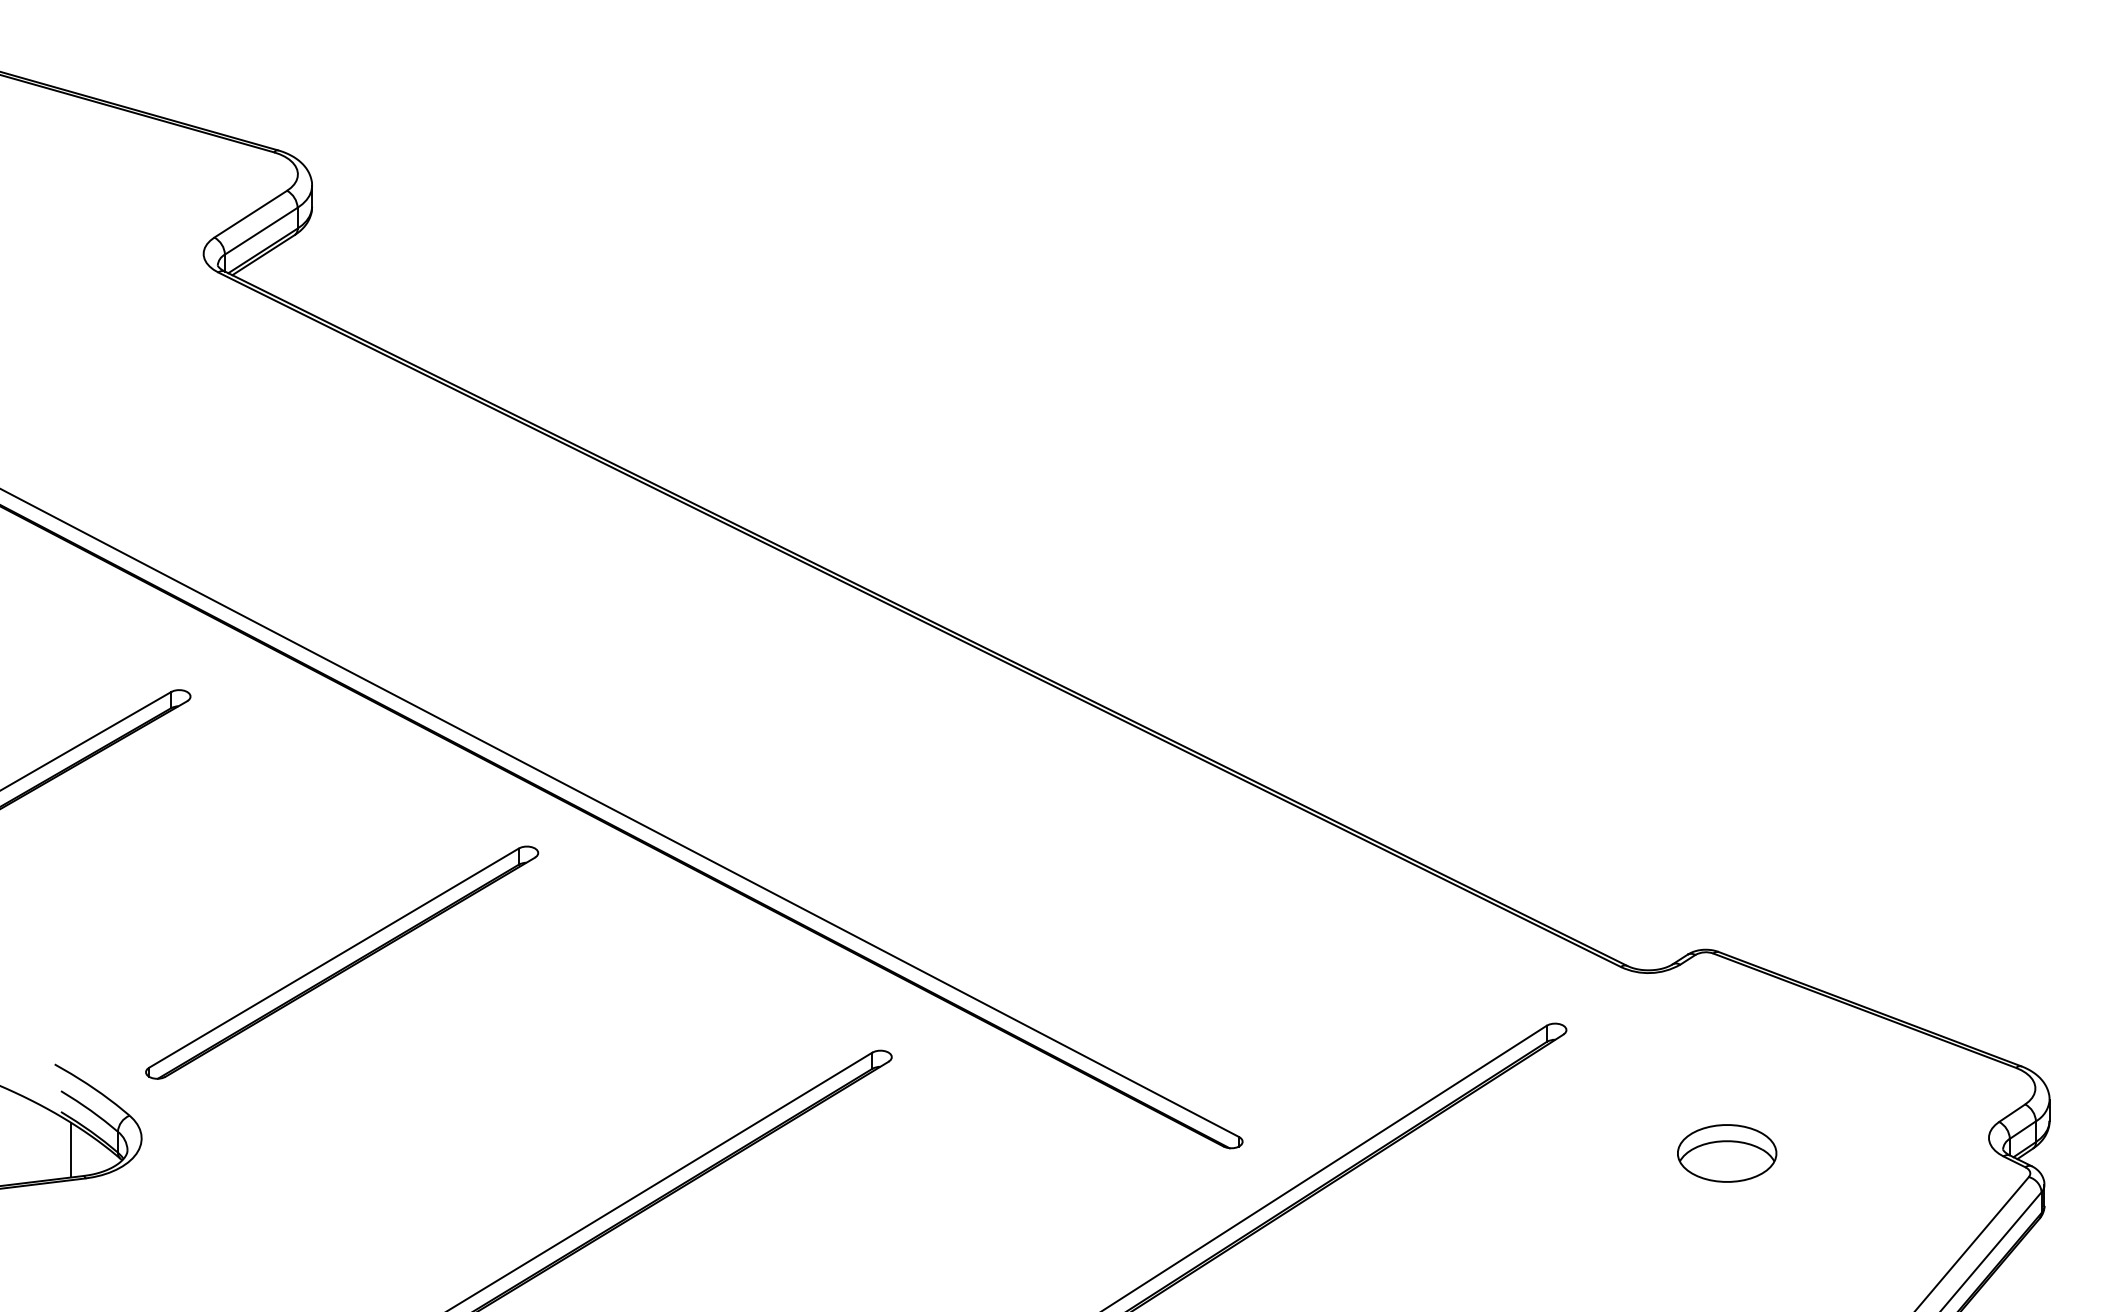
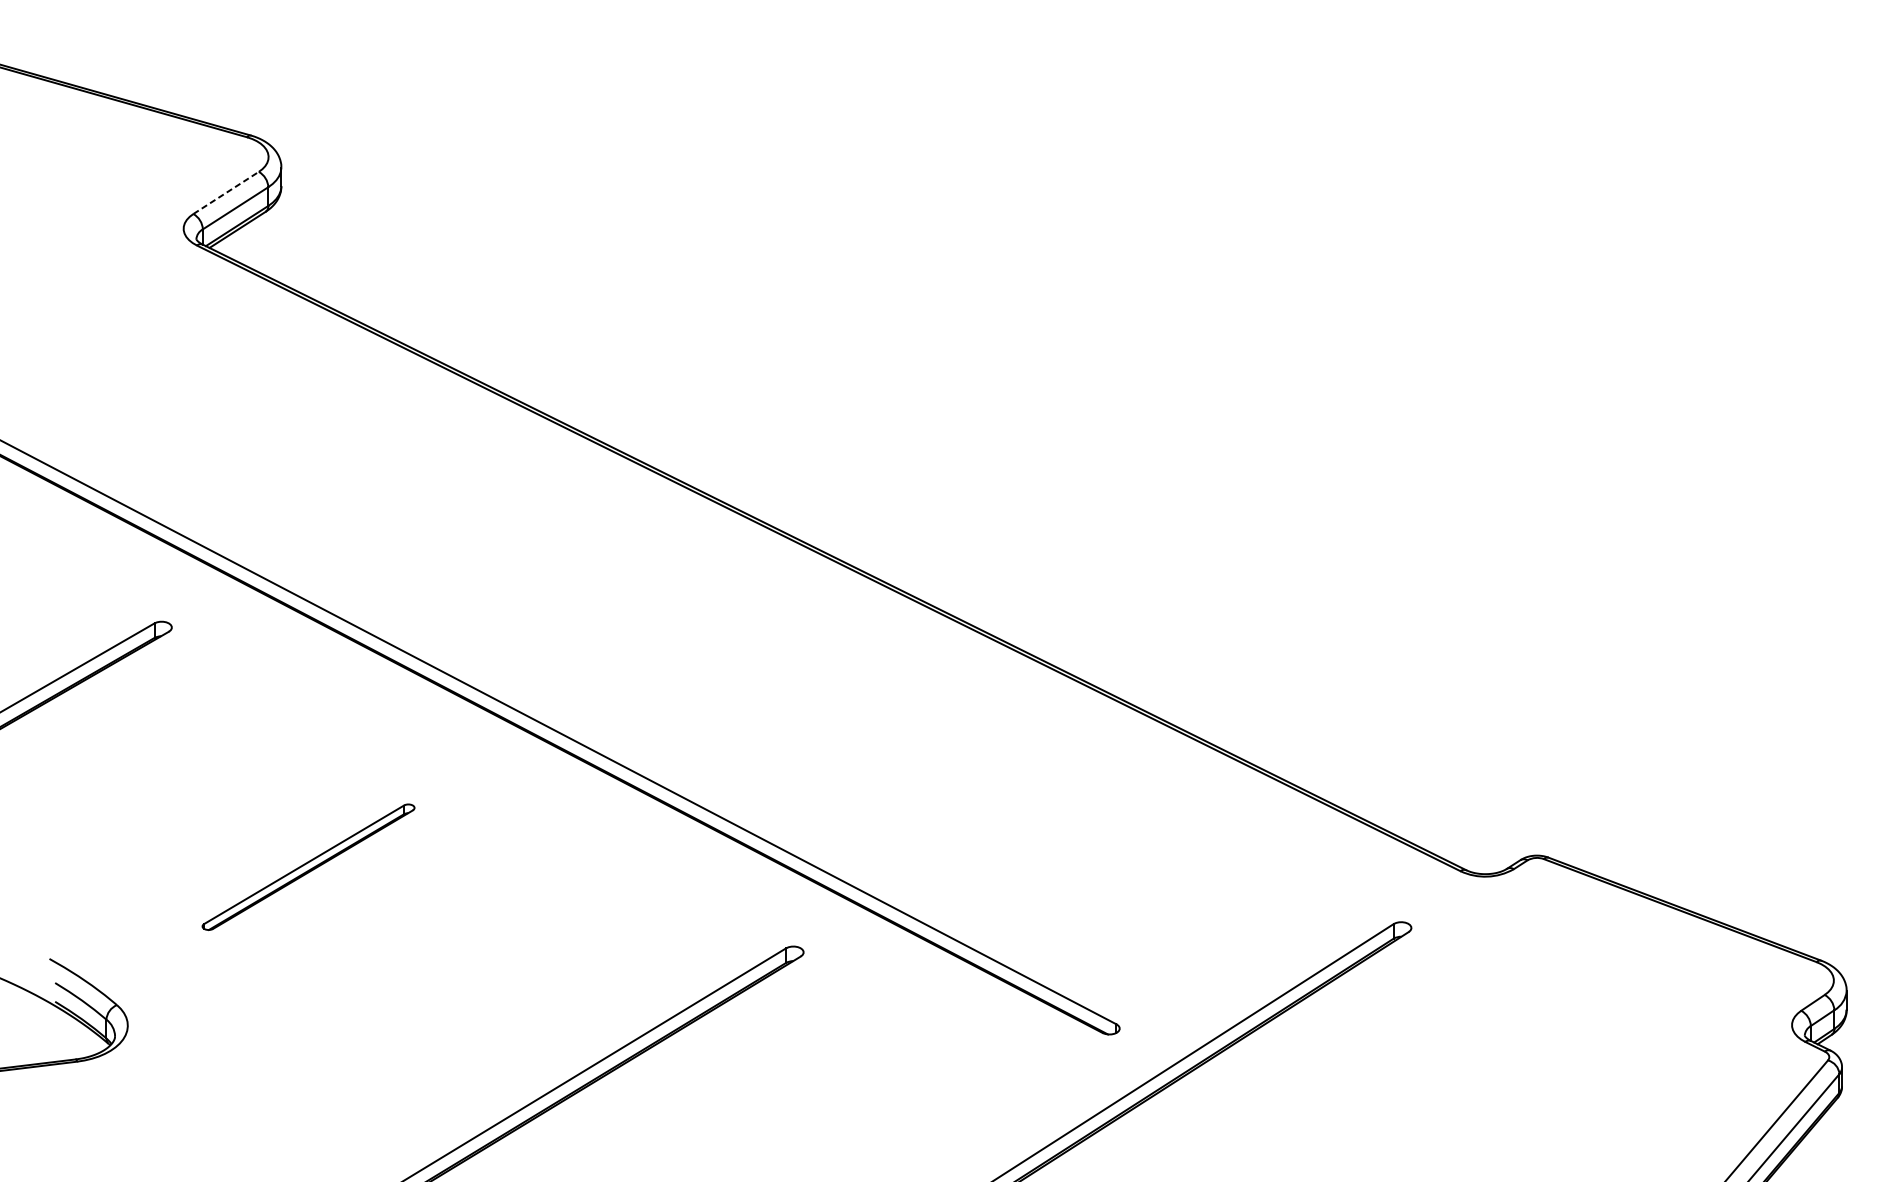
line: (251, 213) -> (226, 192), solid -> dashed
part: (342, 962) -> (308, 867), size x0.6
line: (71, 1149) -> (64, 1035), removed
part: (1727, 1153) -> (1556, 1039), removed

